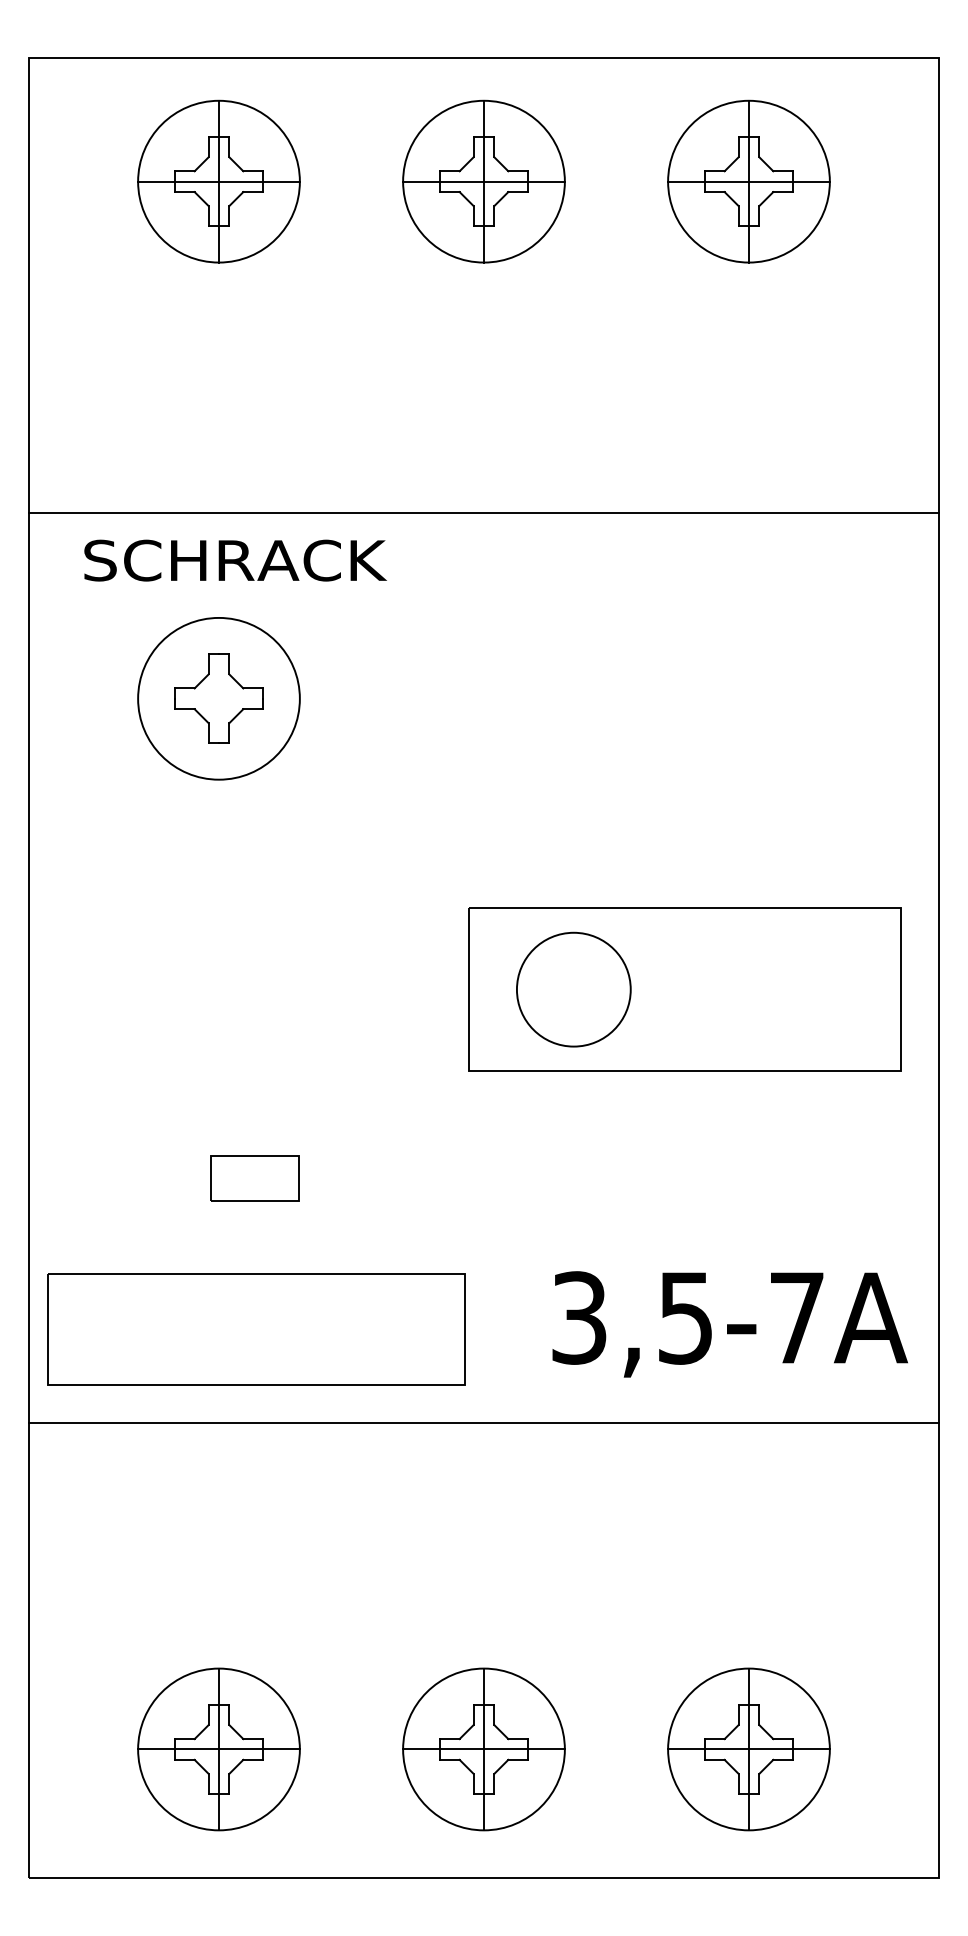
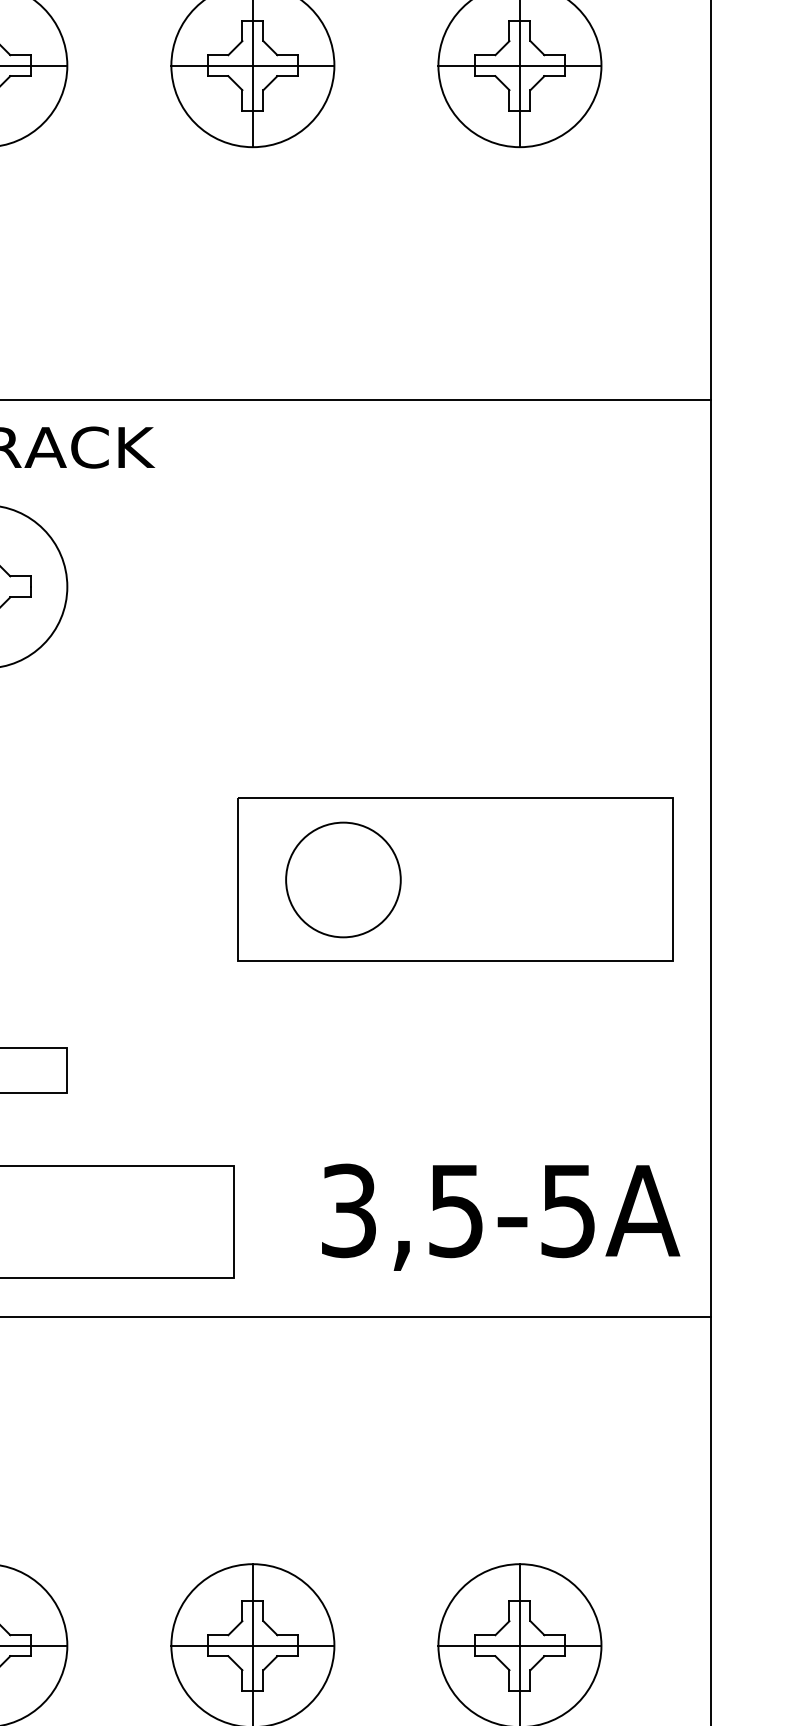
text: (796, 1318) -> (567, 1211), 3,5-7A -> 3,5-5A

